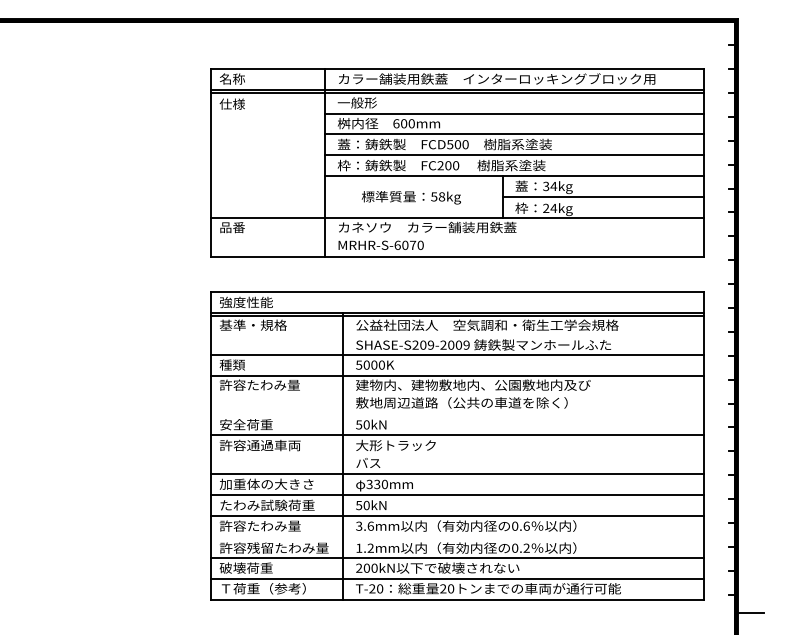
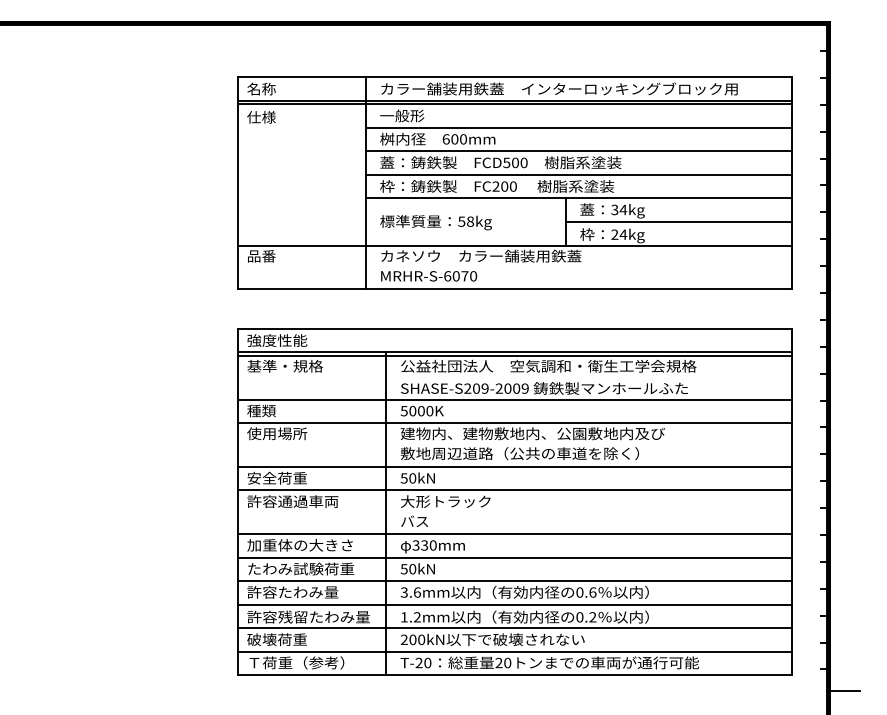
text: (410, 197) -> (435, 222), moved
text: (259, 384) -> (292, 432), 許容たわみ量 -> 使用場所
line: (457, 414) -> (514, 466), added
line: (457, 536) -> (514, 604), added

